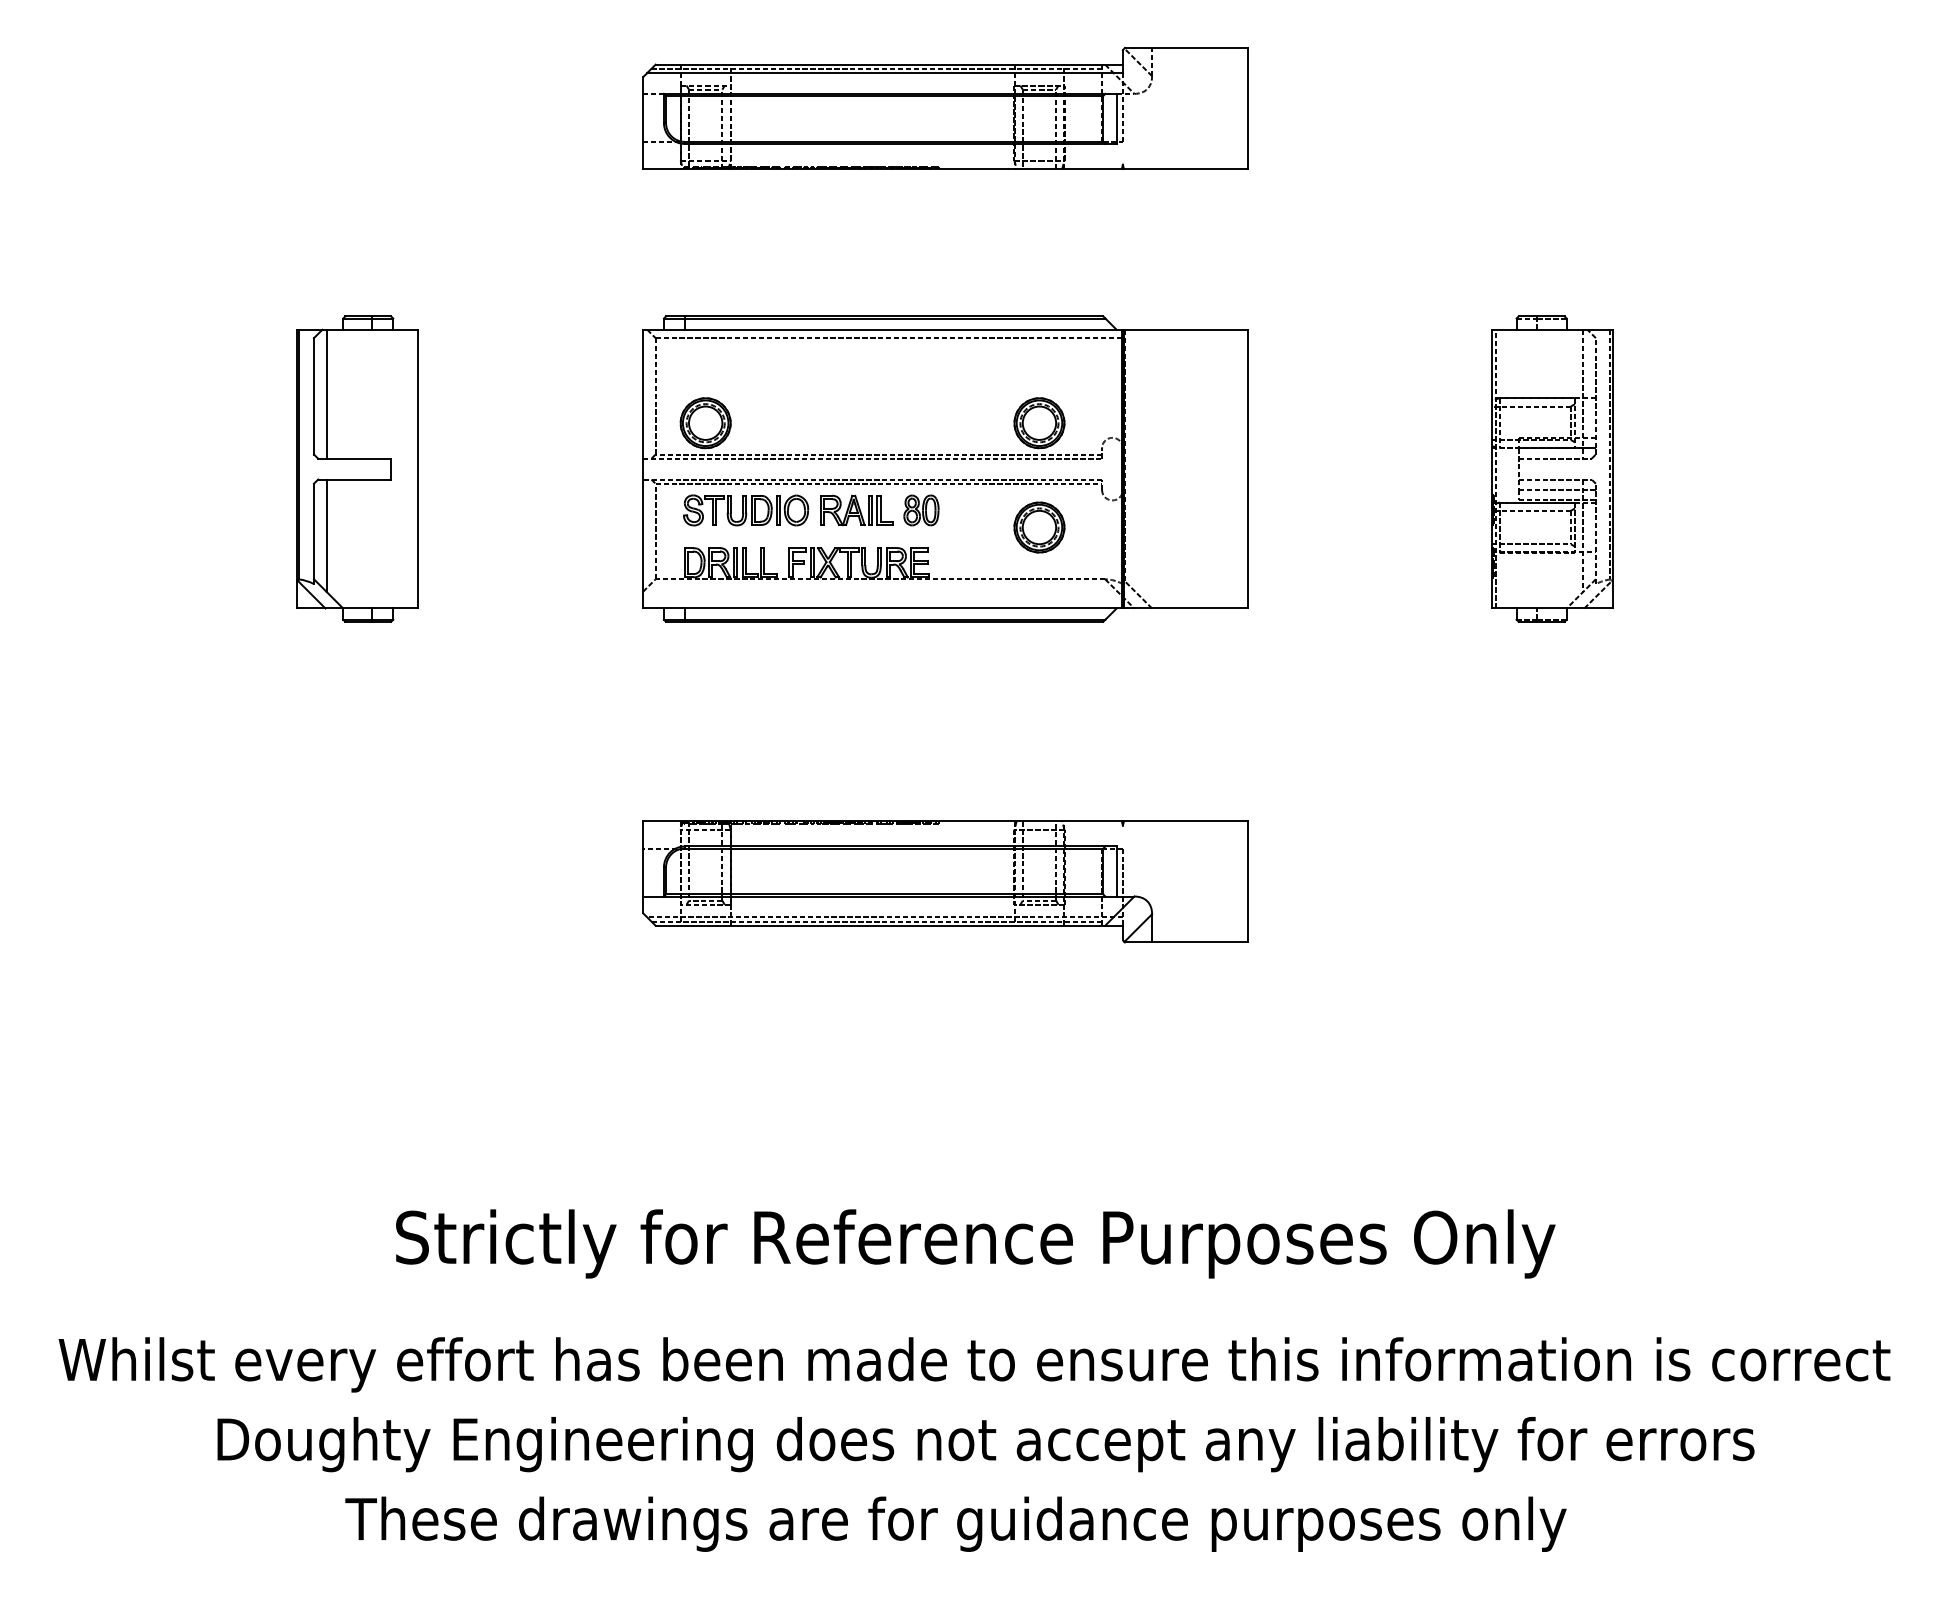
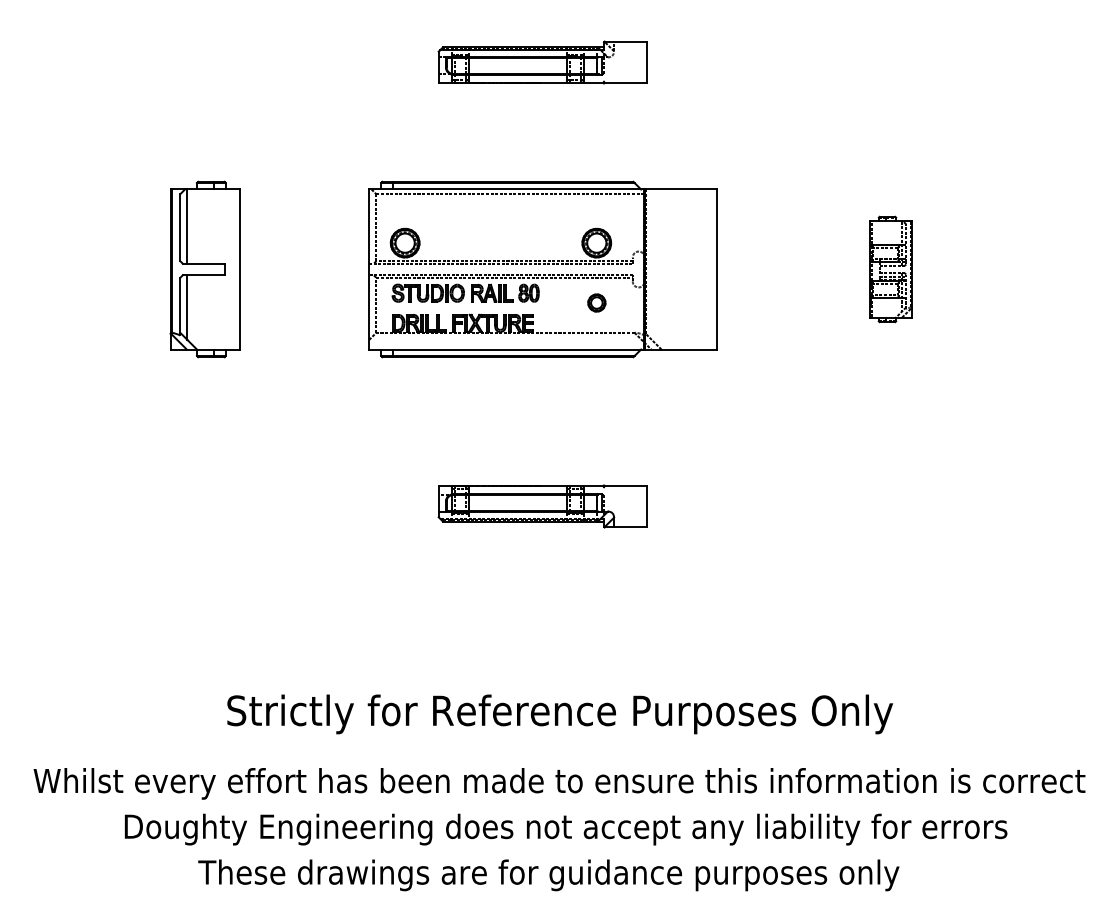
part: (944, 108) -> (542, 62), size x0.6
part: (1550, 469) -> (890, 269), size x0.6
part: (1038, 526) -> (596, 302), size x0.6
part: (944, 881) -> (542, 506), size x0.6

